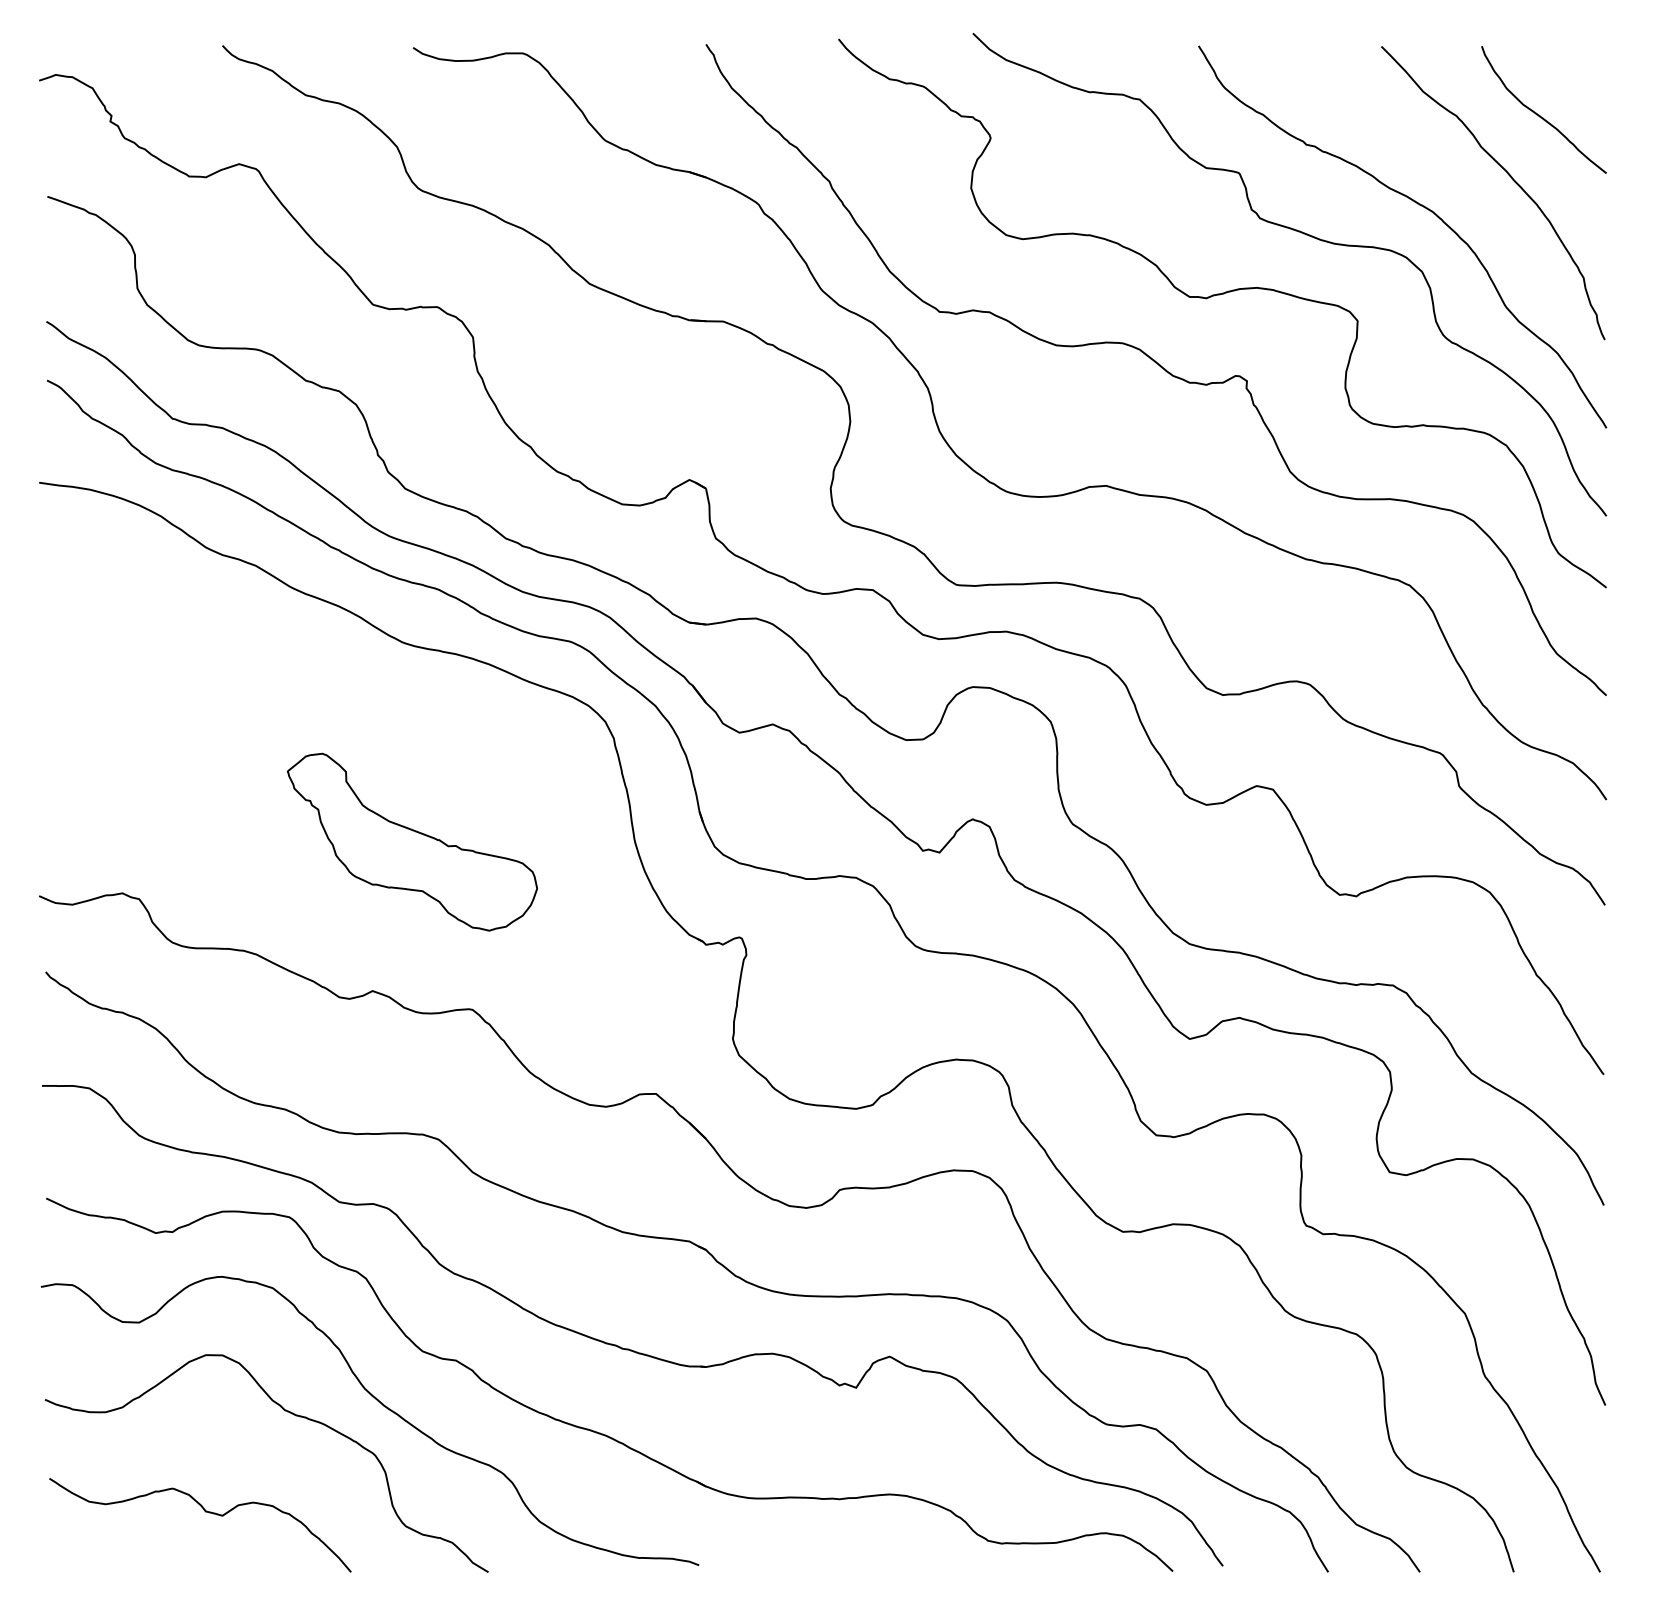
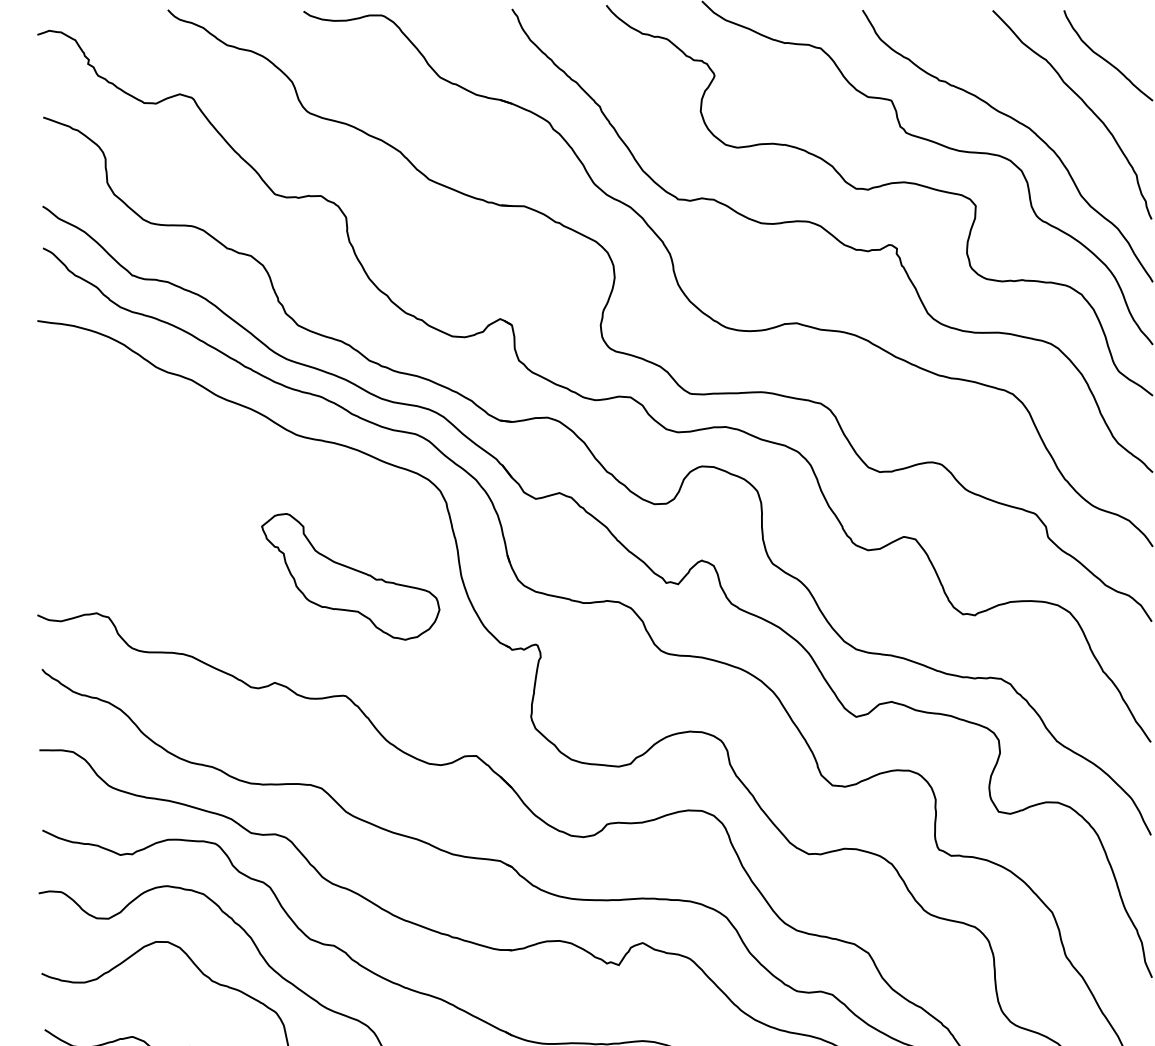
part: (412, 841) -> (350, 576), moved

